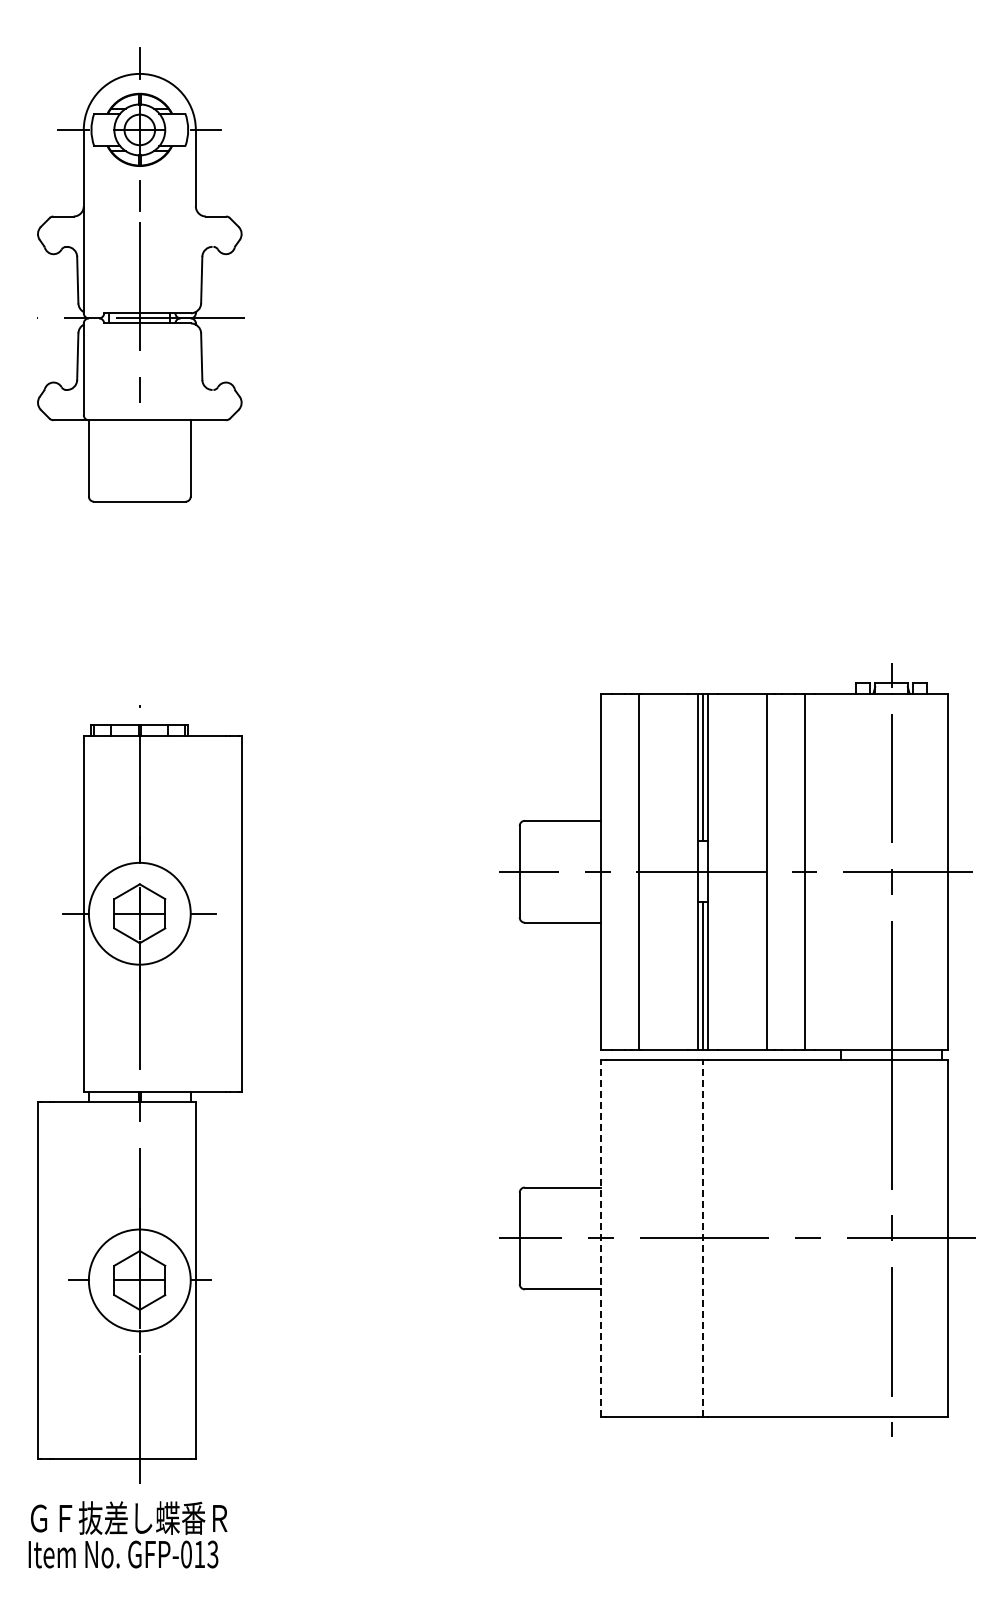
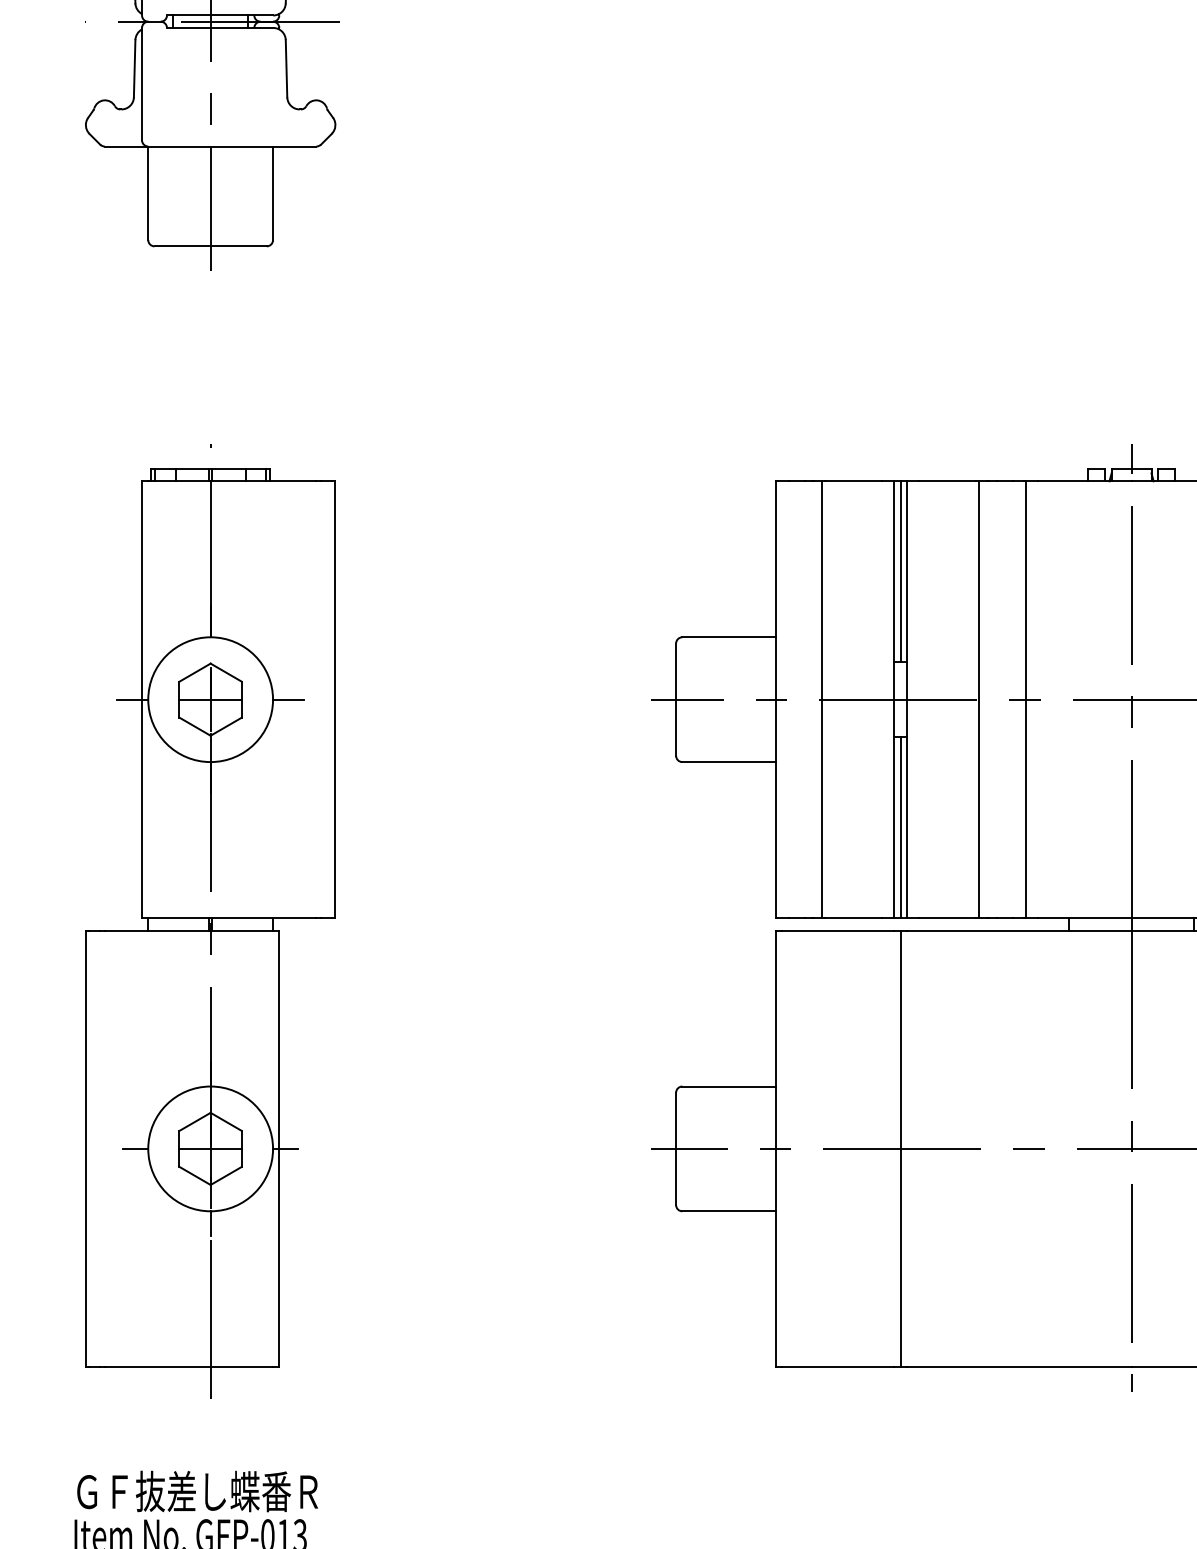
line: (139, 471) -> (210, 209), added
part: (139, 1094) -> (210, 921), moved
line: (601, 1237) -> (776, 1147), dashed -> solid
line: (703, 1237) -> (901, 1147), dashed -> solid

